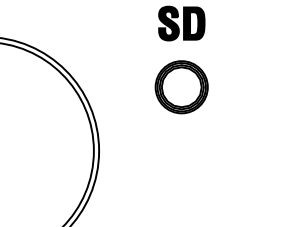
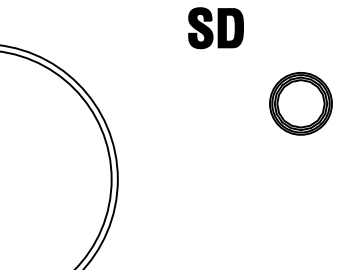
part: (181, 86) -> (300, 103), moved

